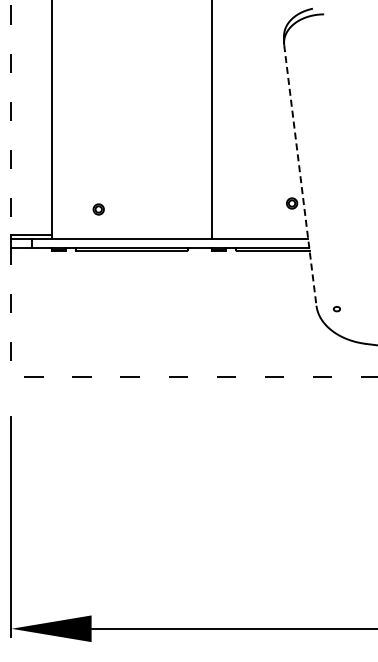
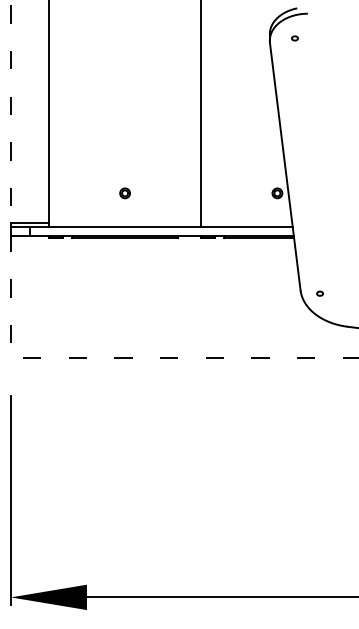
part: (310, 40) -> (294, 38), added
line: (300, 175) -> (285, 166), dashed -> solid
part: (98, 209) -> (124, 193), moved

